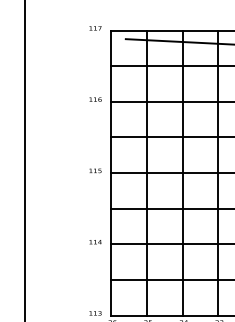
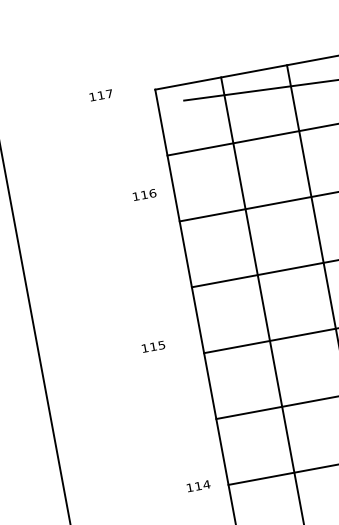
text: (95, 28) -> (101, 95), moved
text: (95, 99) -> (144, 194), moved
text: (95, 170) -> (153, 346), moved

